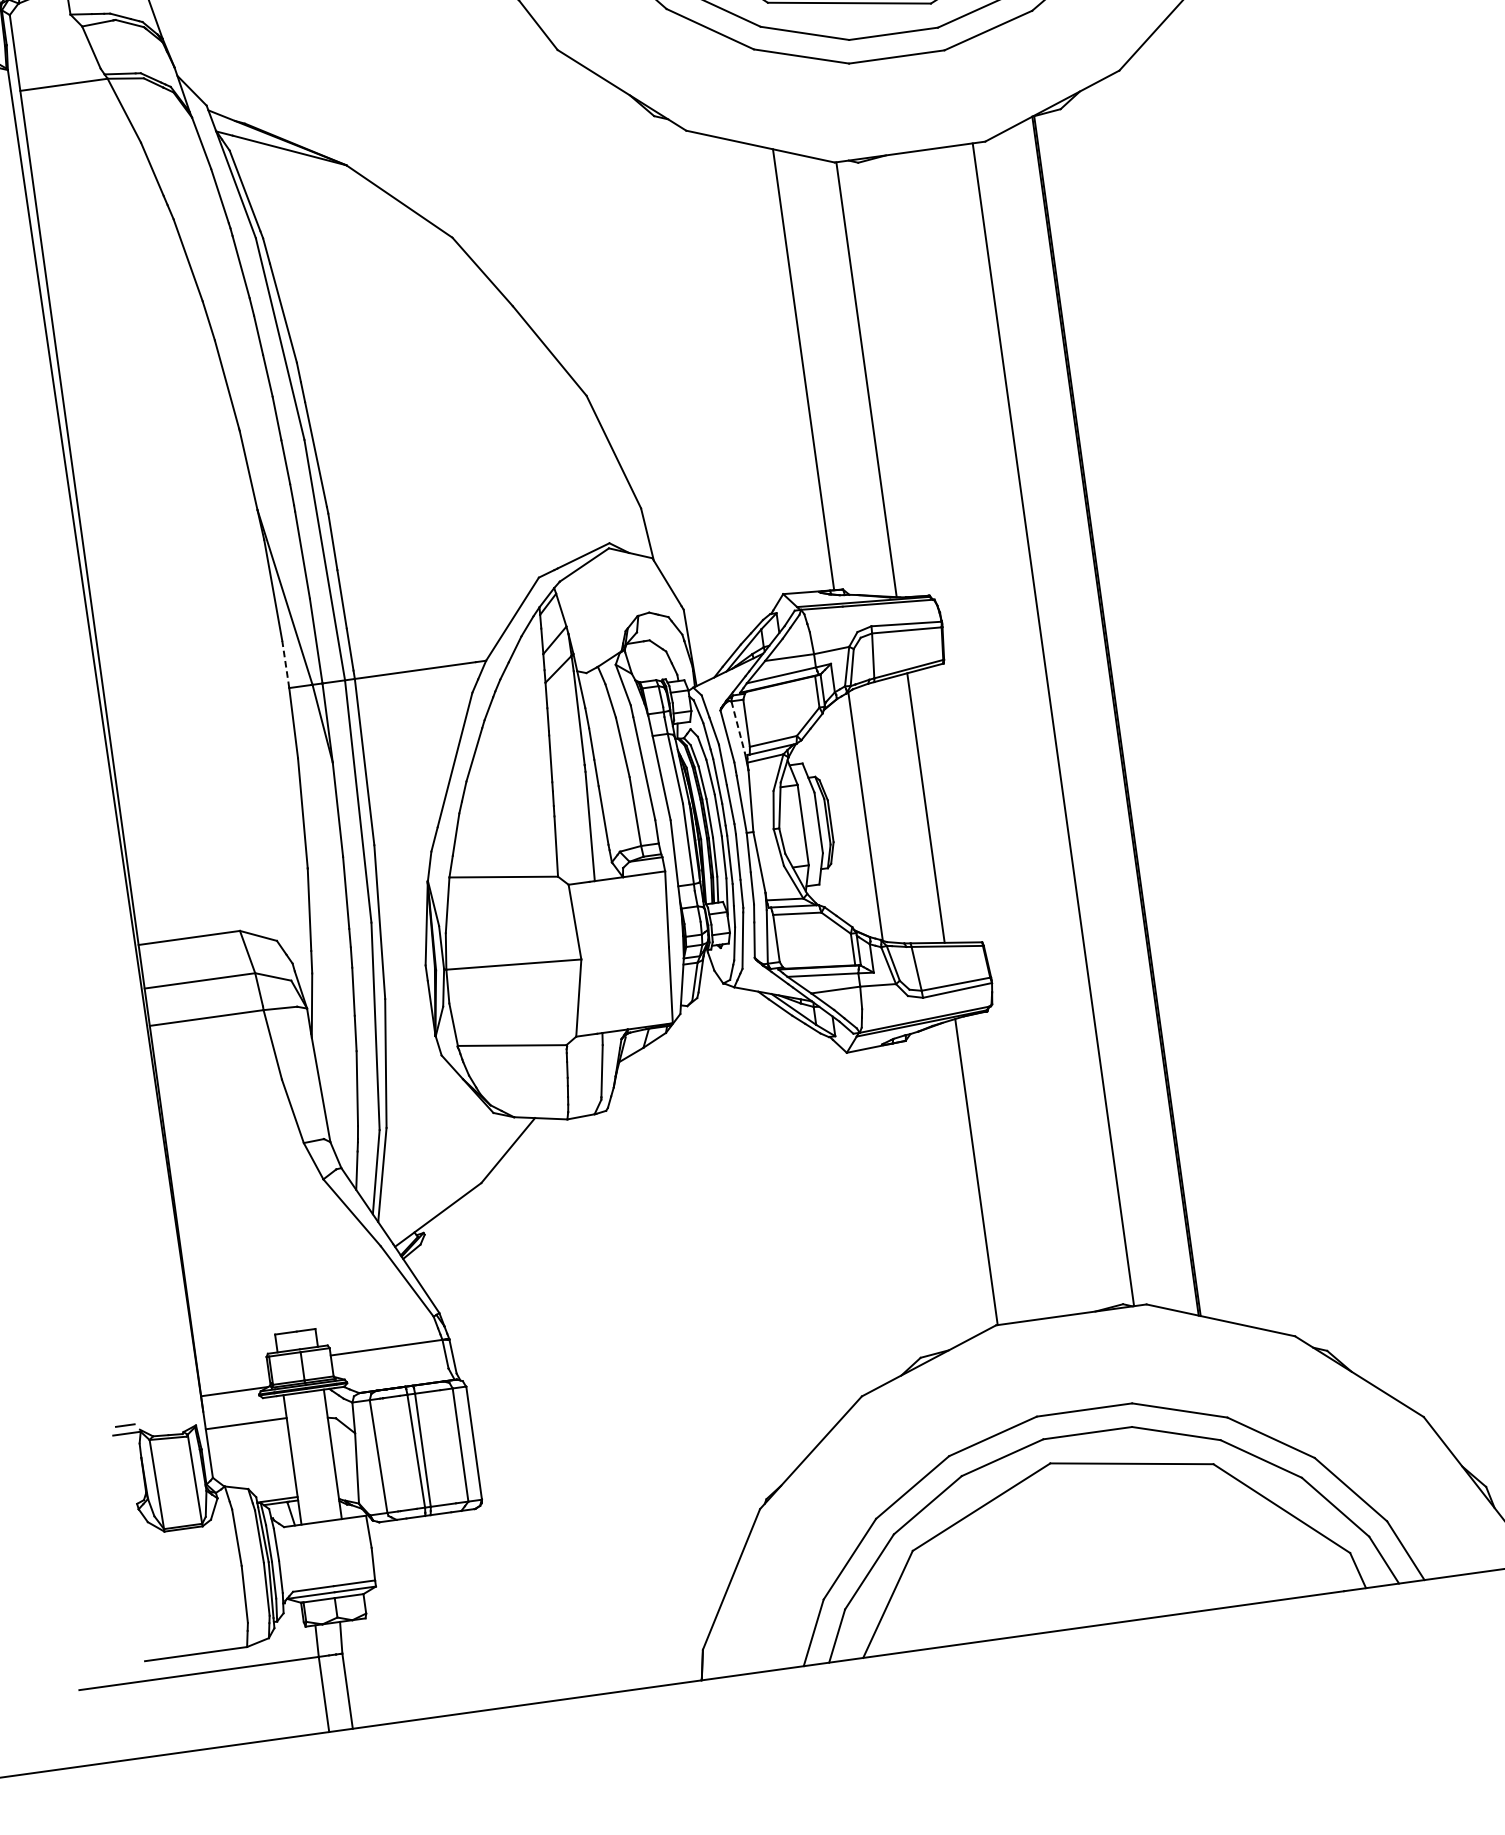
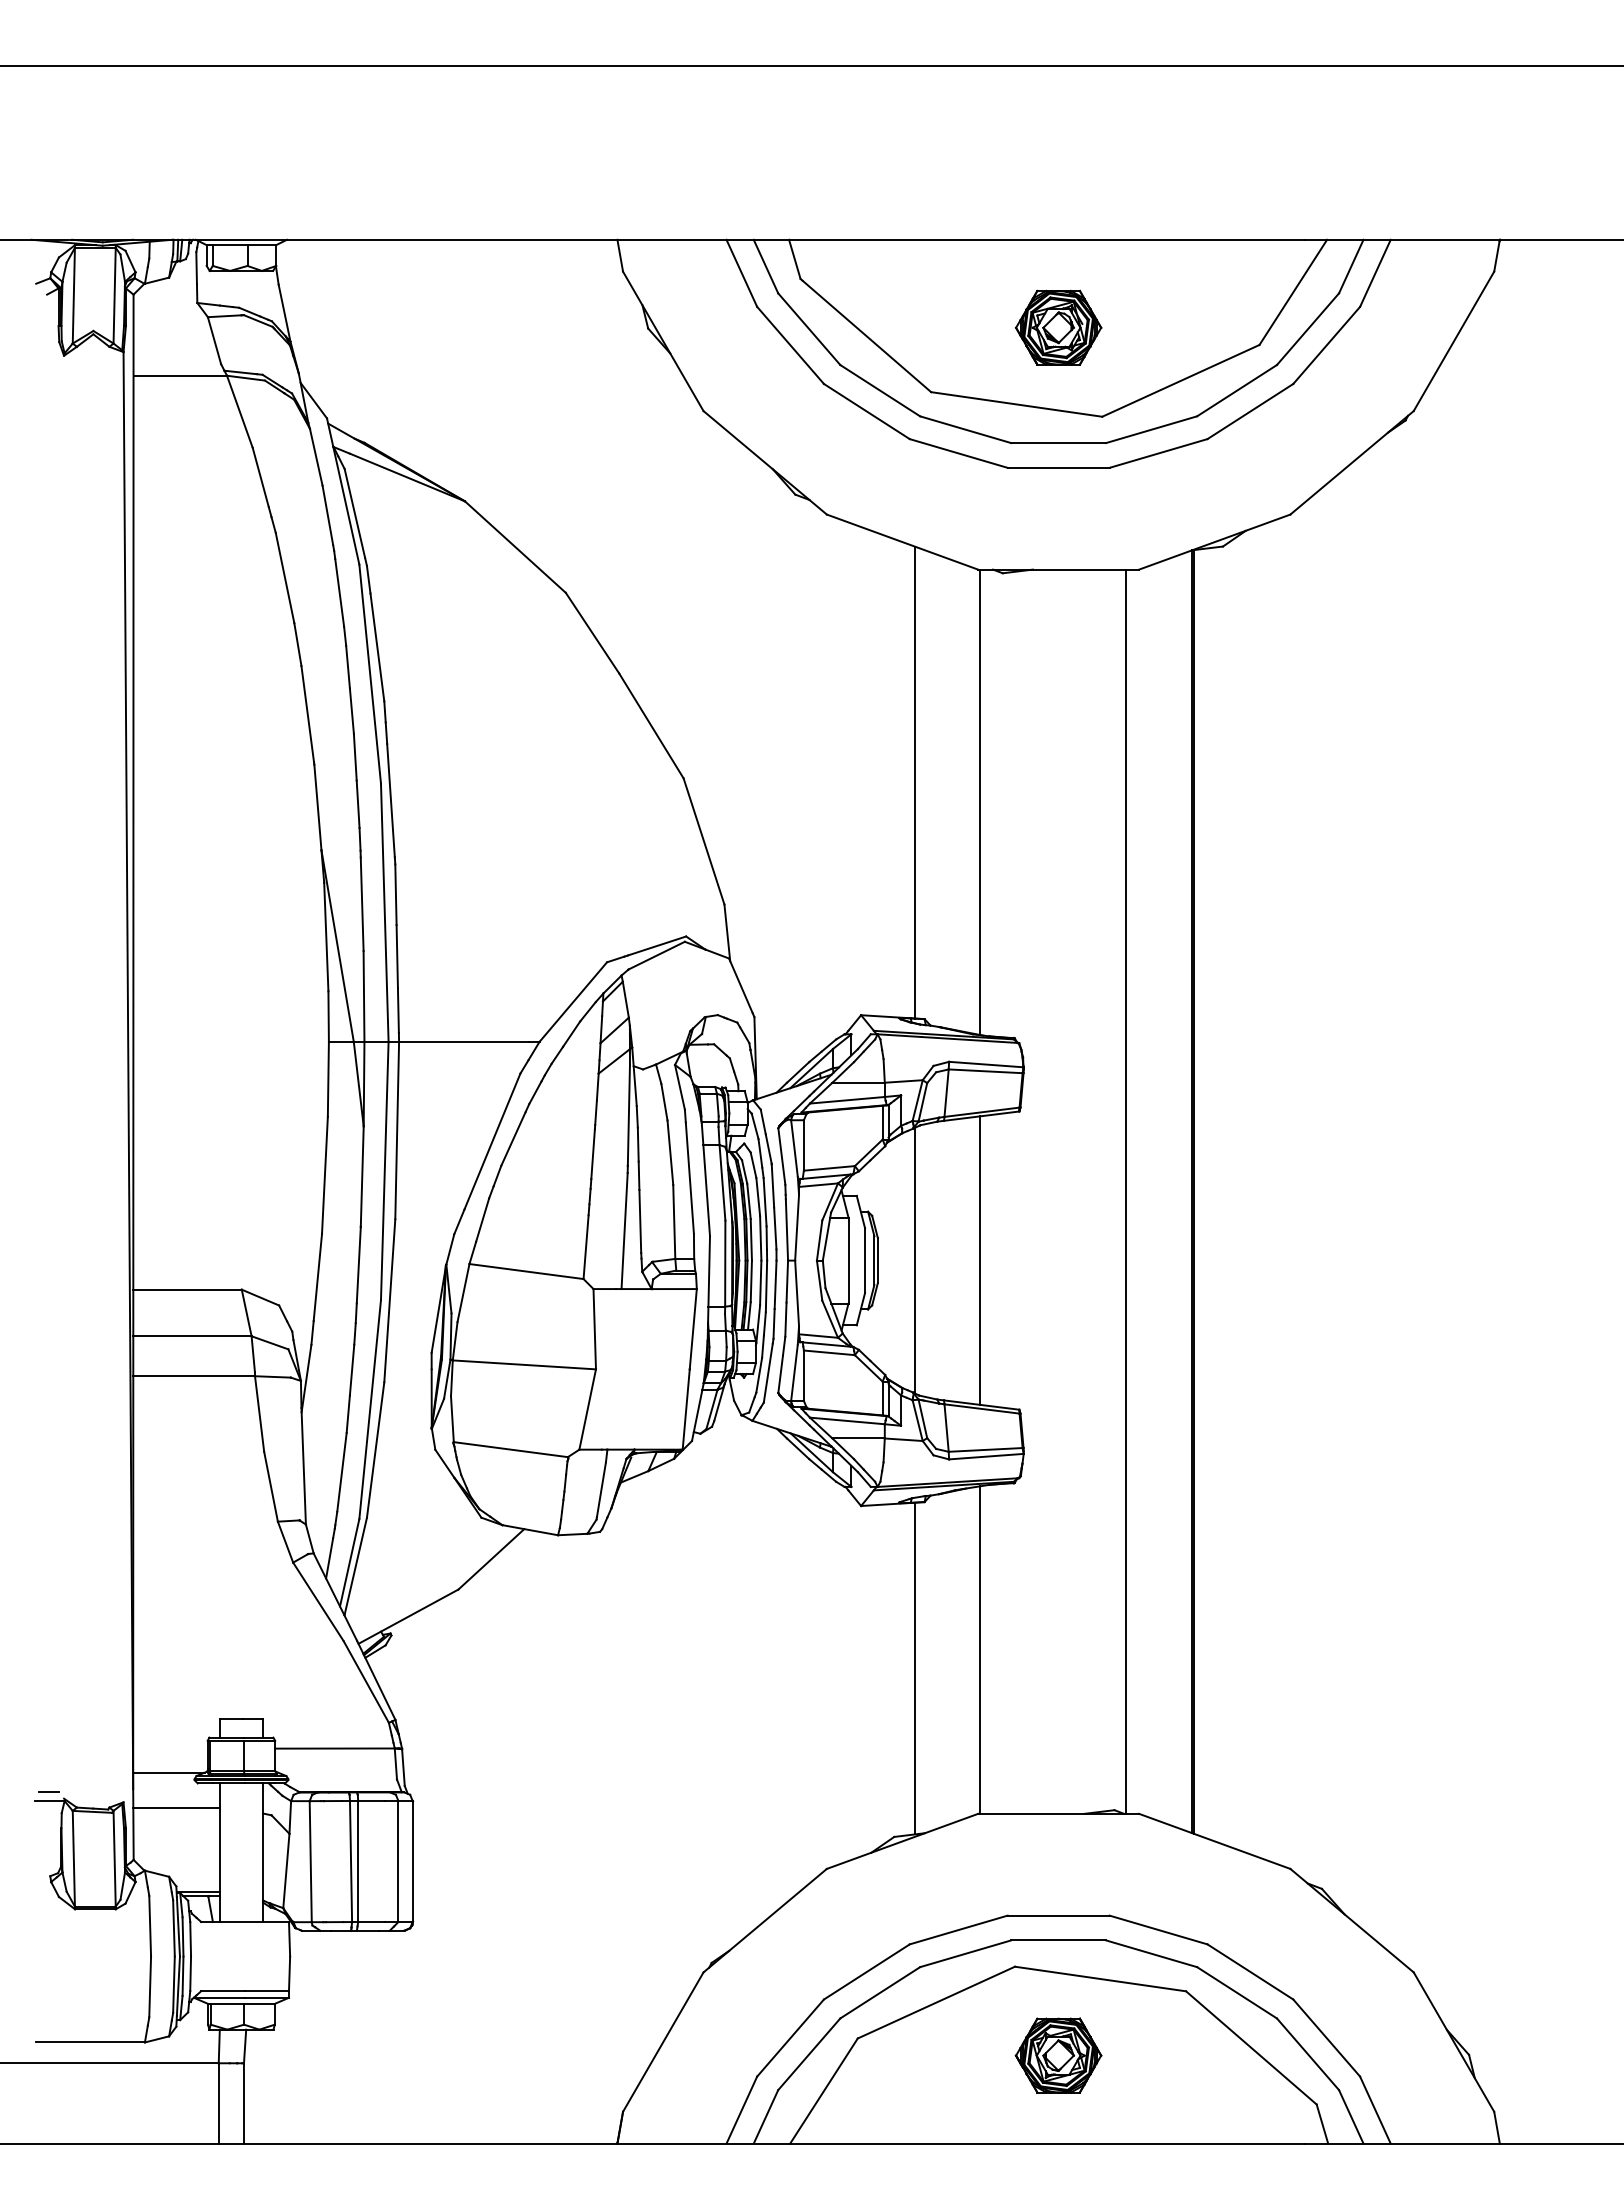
line: (285, 664) -> (328, 1016), dashed -> solid
line: (738, 727) -> (794, 1148), dashed -> solid
line: (918, 1197) -> (915, 1668), added
part: (1102, 1540) -> (1058, 2055), added

